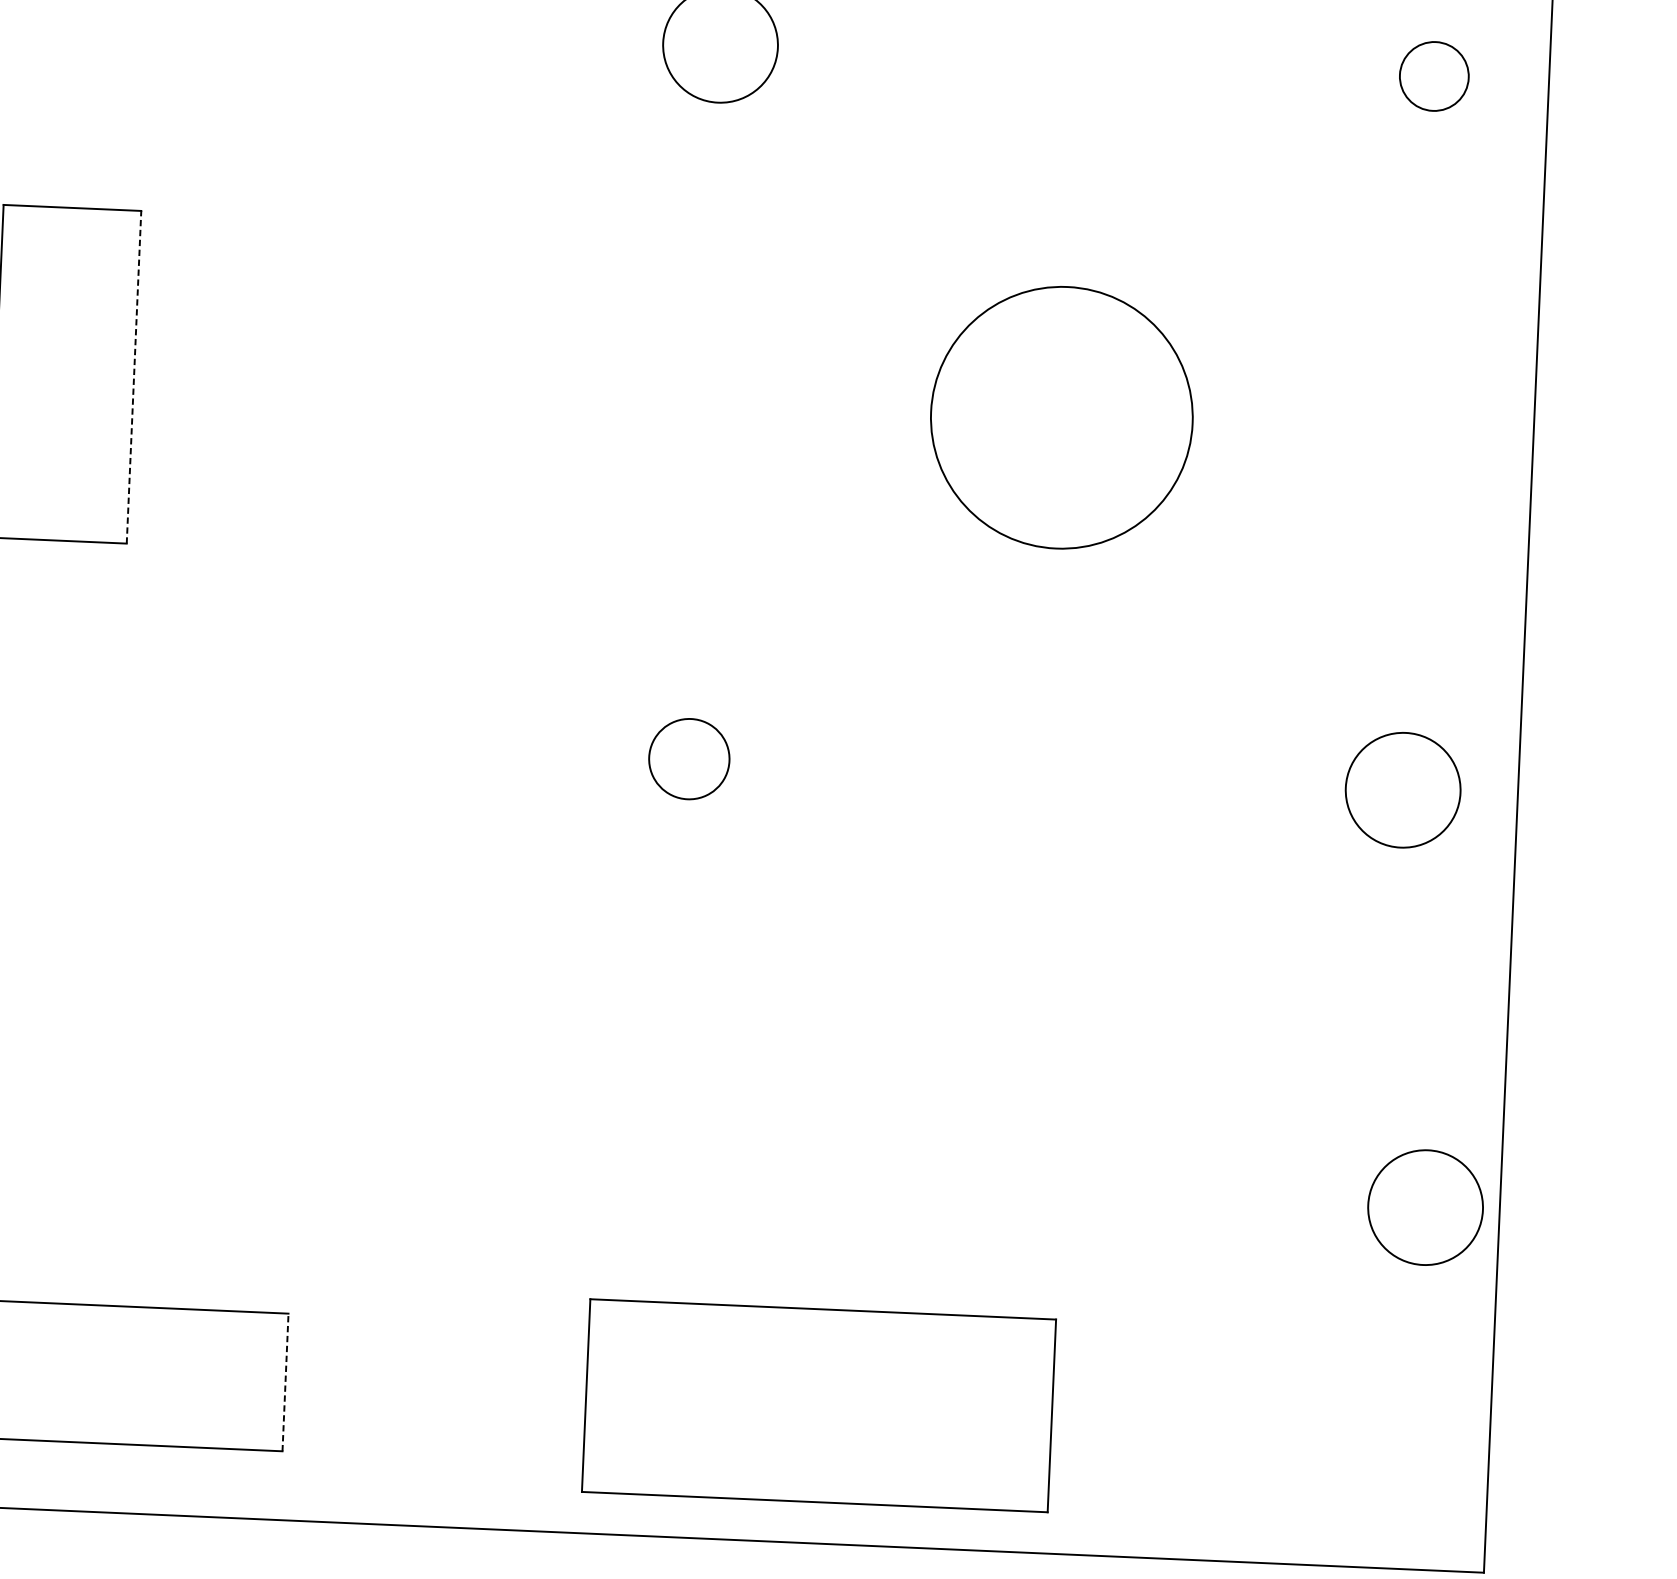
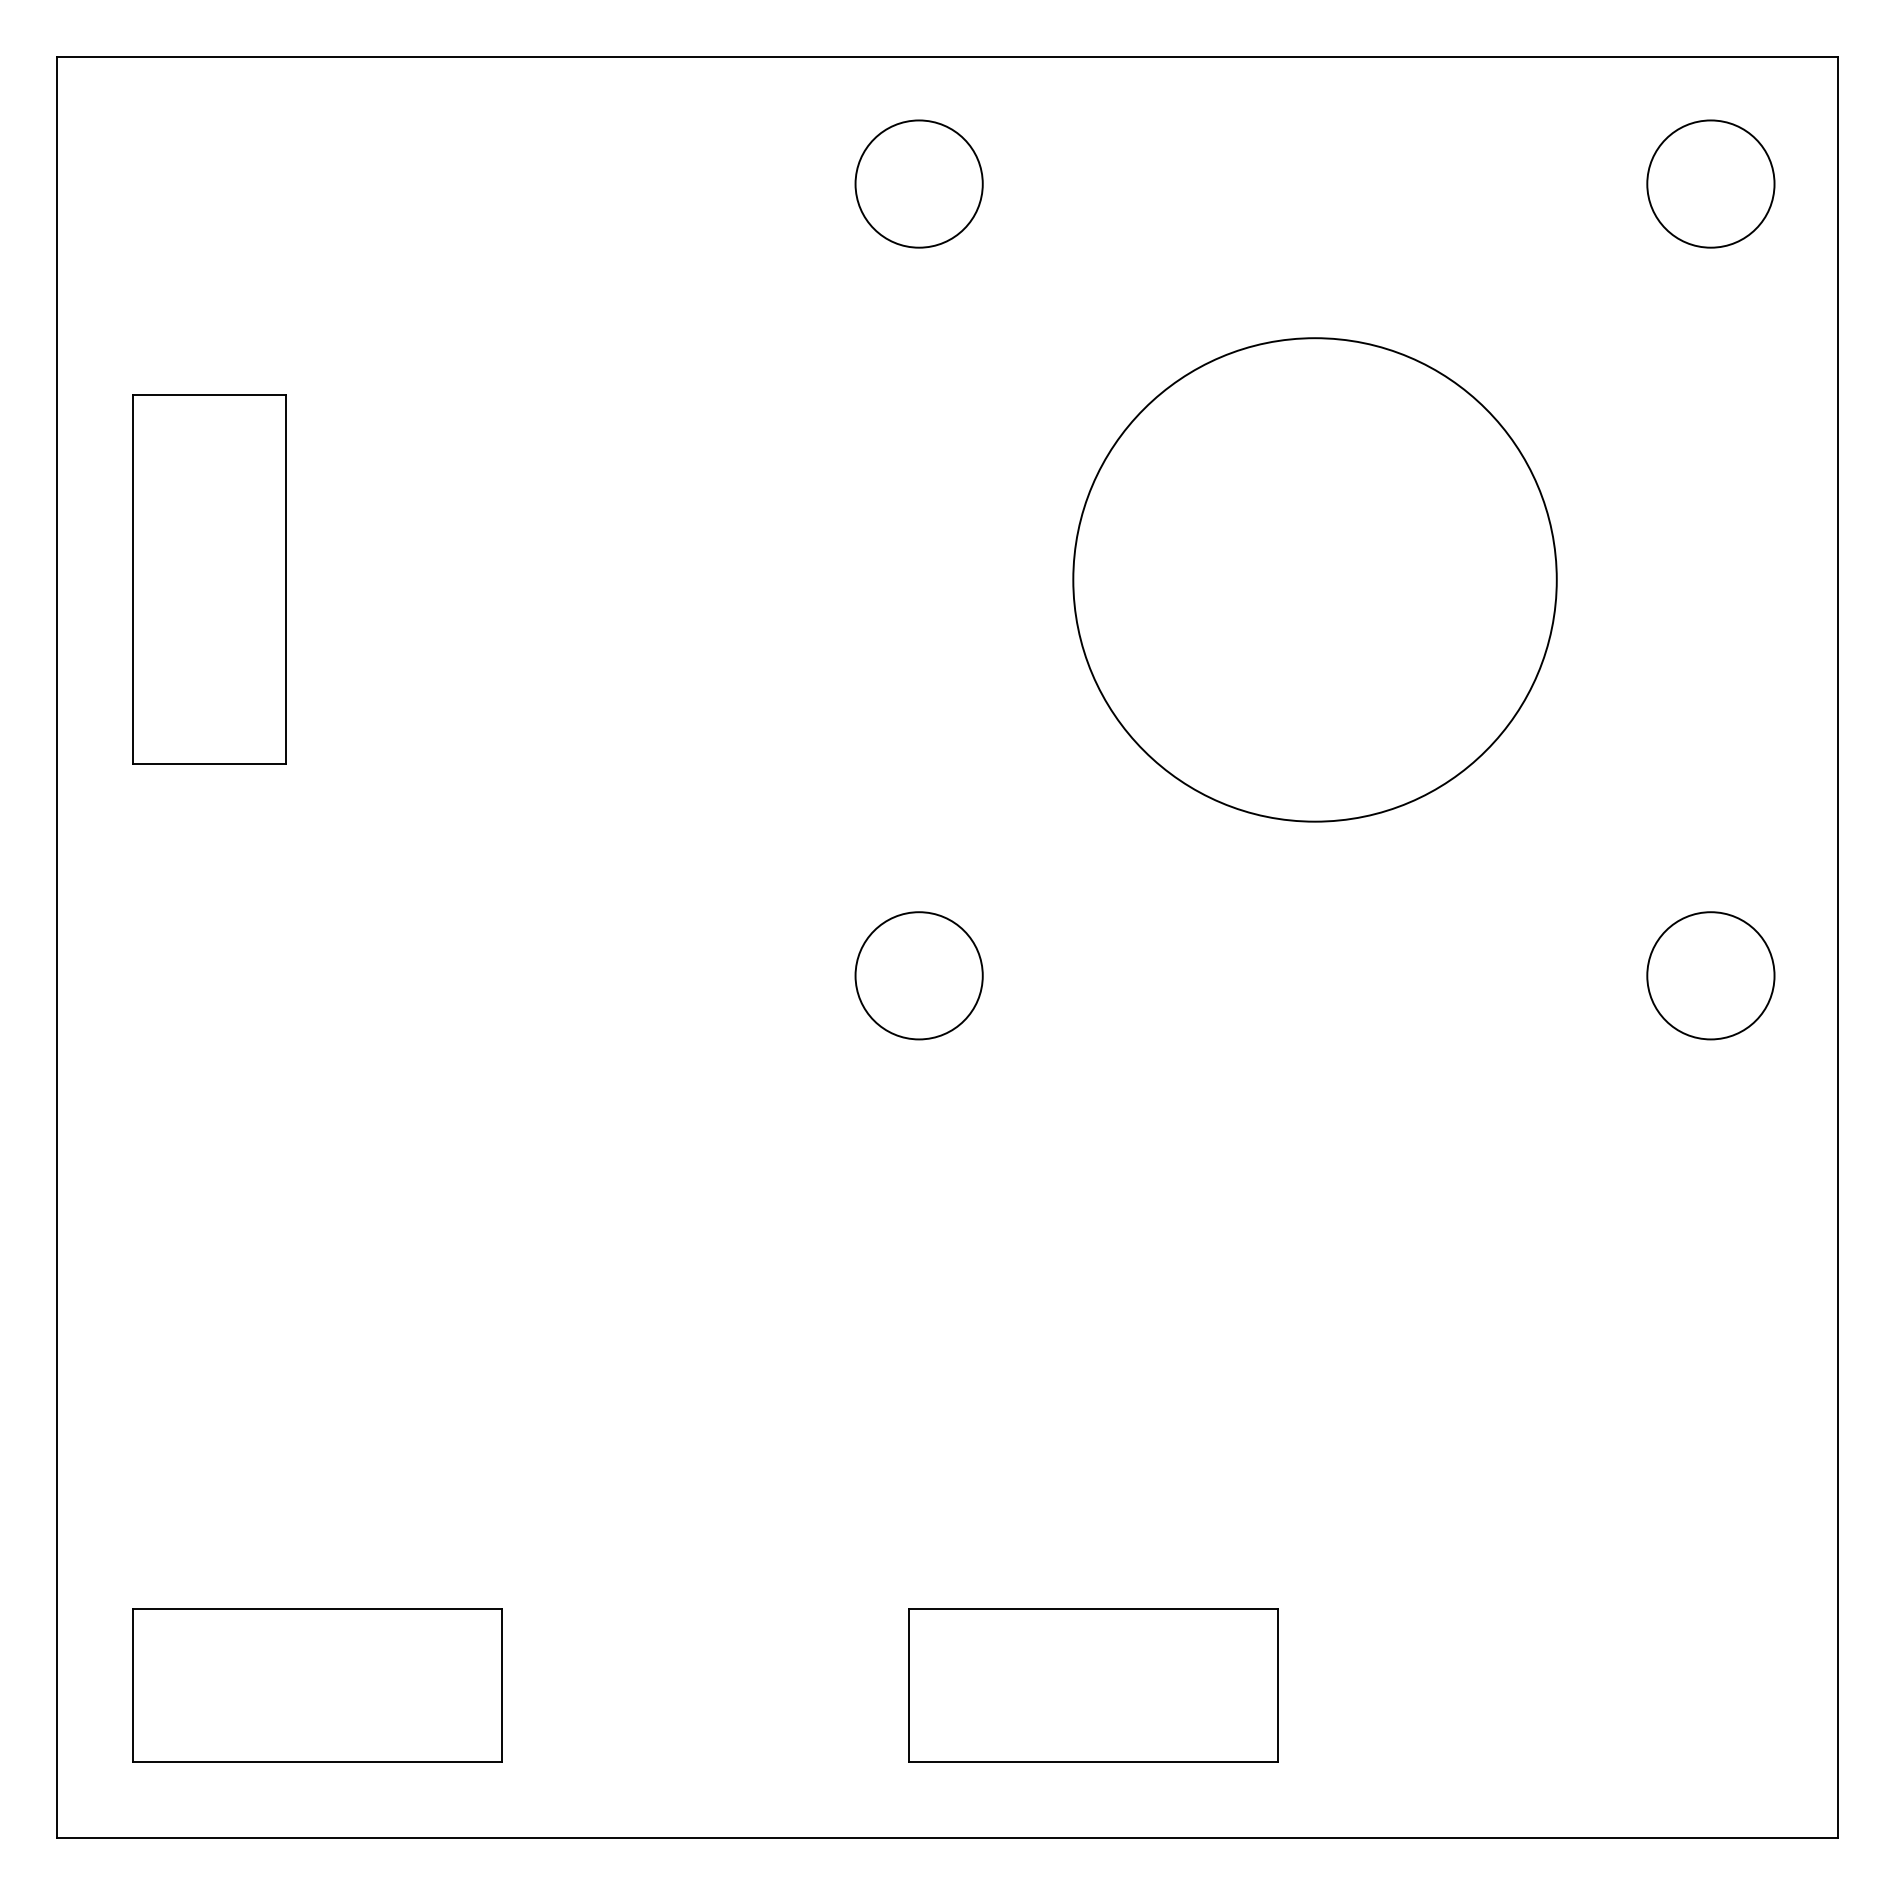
circle: (1433, 75) -> (1710, 183), size x1.67
line: (133, 376) -> (285, 579), dashed -> solid
circle: (1061, 417) -> (1314, 579), size x1.67
circle: (688, 758) -> (918, 975), size x1.43
circle: (1425, 1207) -> (1755, 1436), removed
line: (285, 1381) -> (502, 1684), dashed -> solid
part: (818, 1405) -> (1093, 1685), size x0.71

